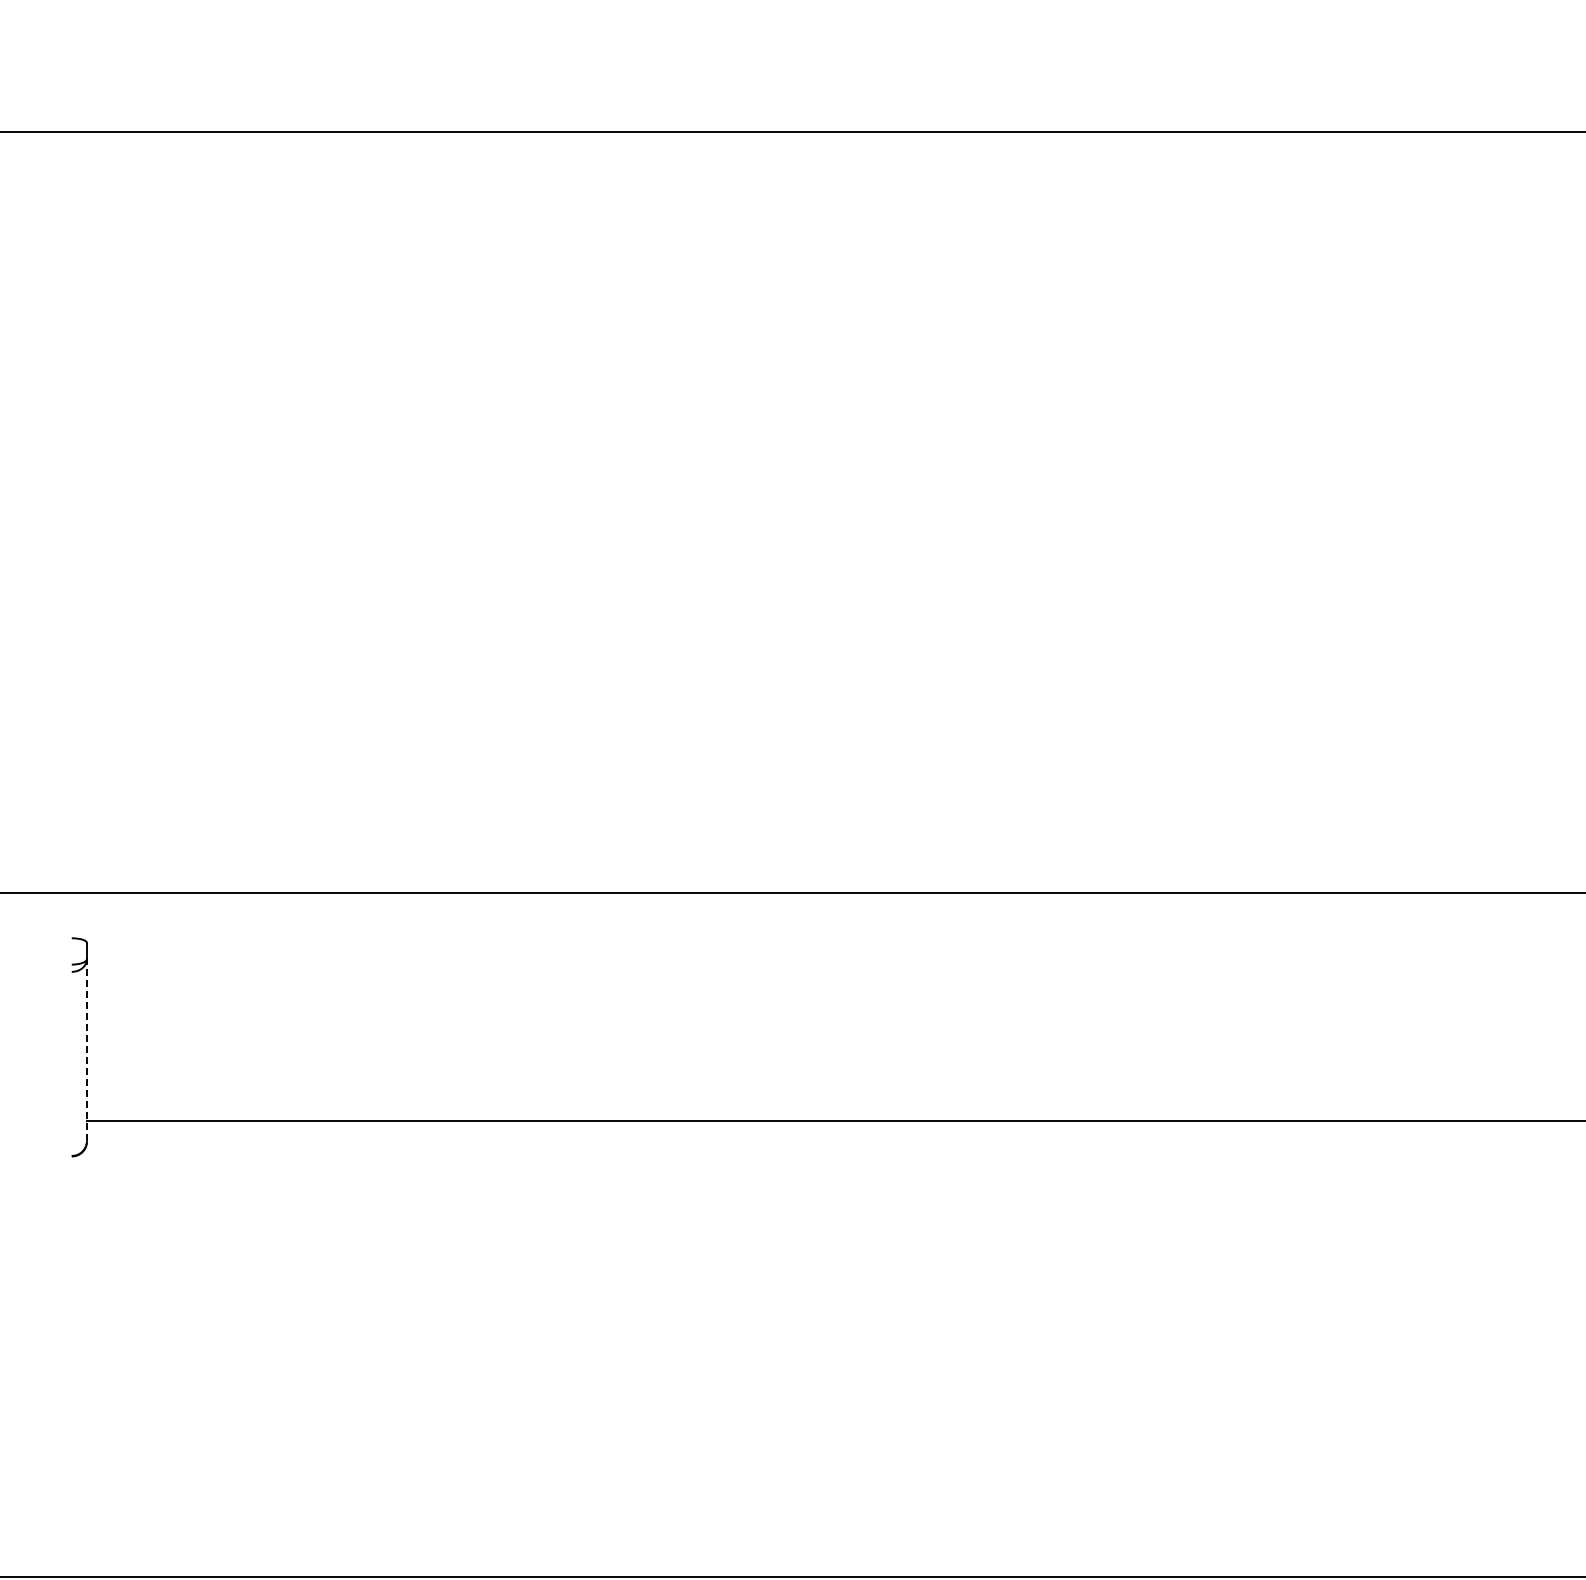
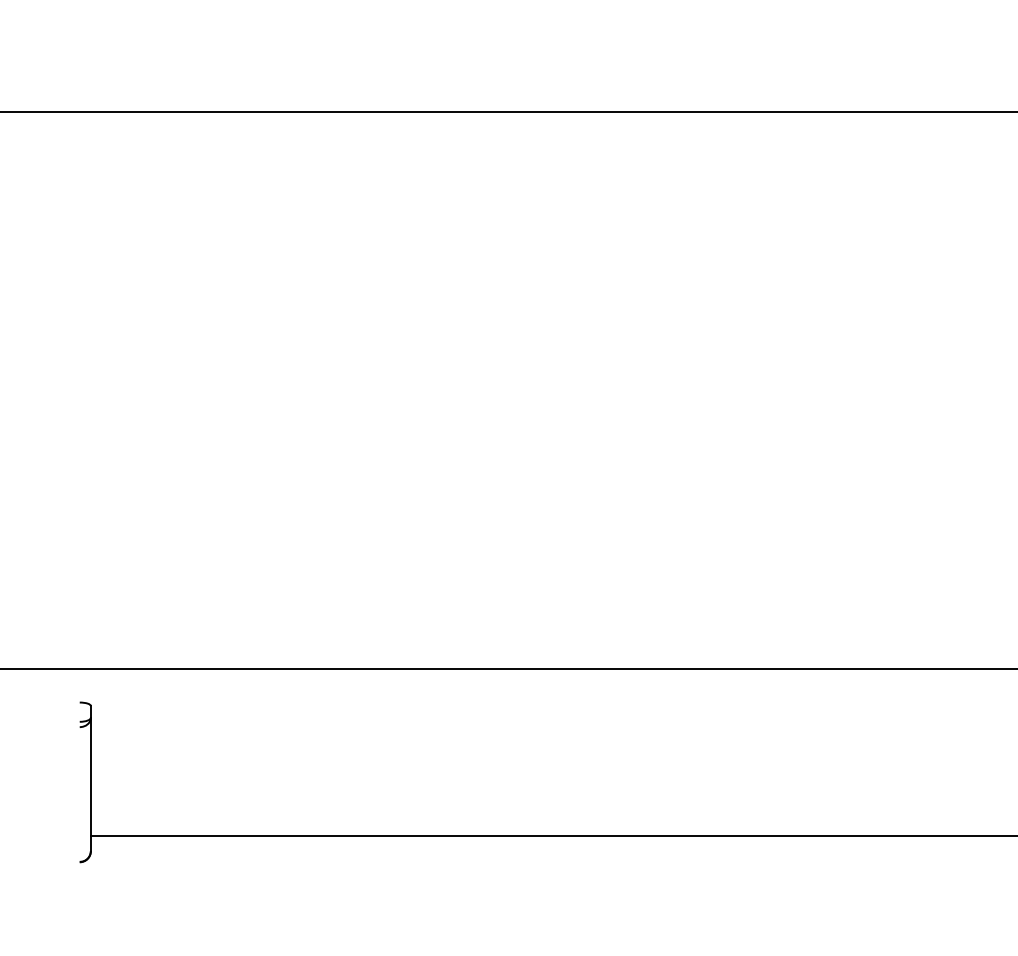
line: (86, 1049) -> (90, 783), dashed -> solid

